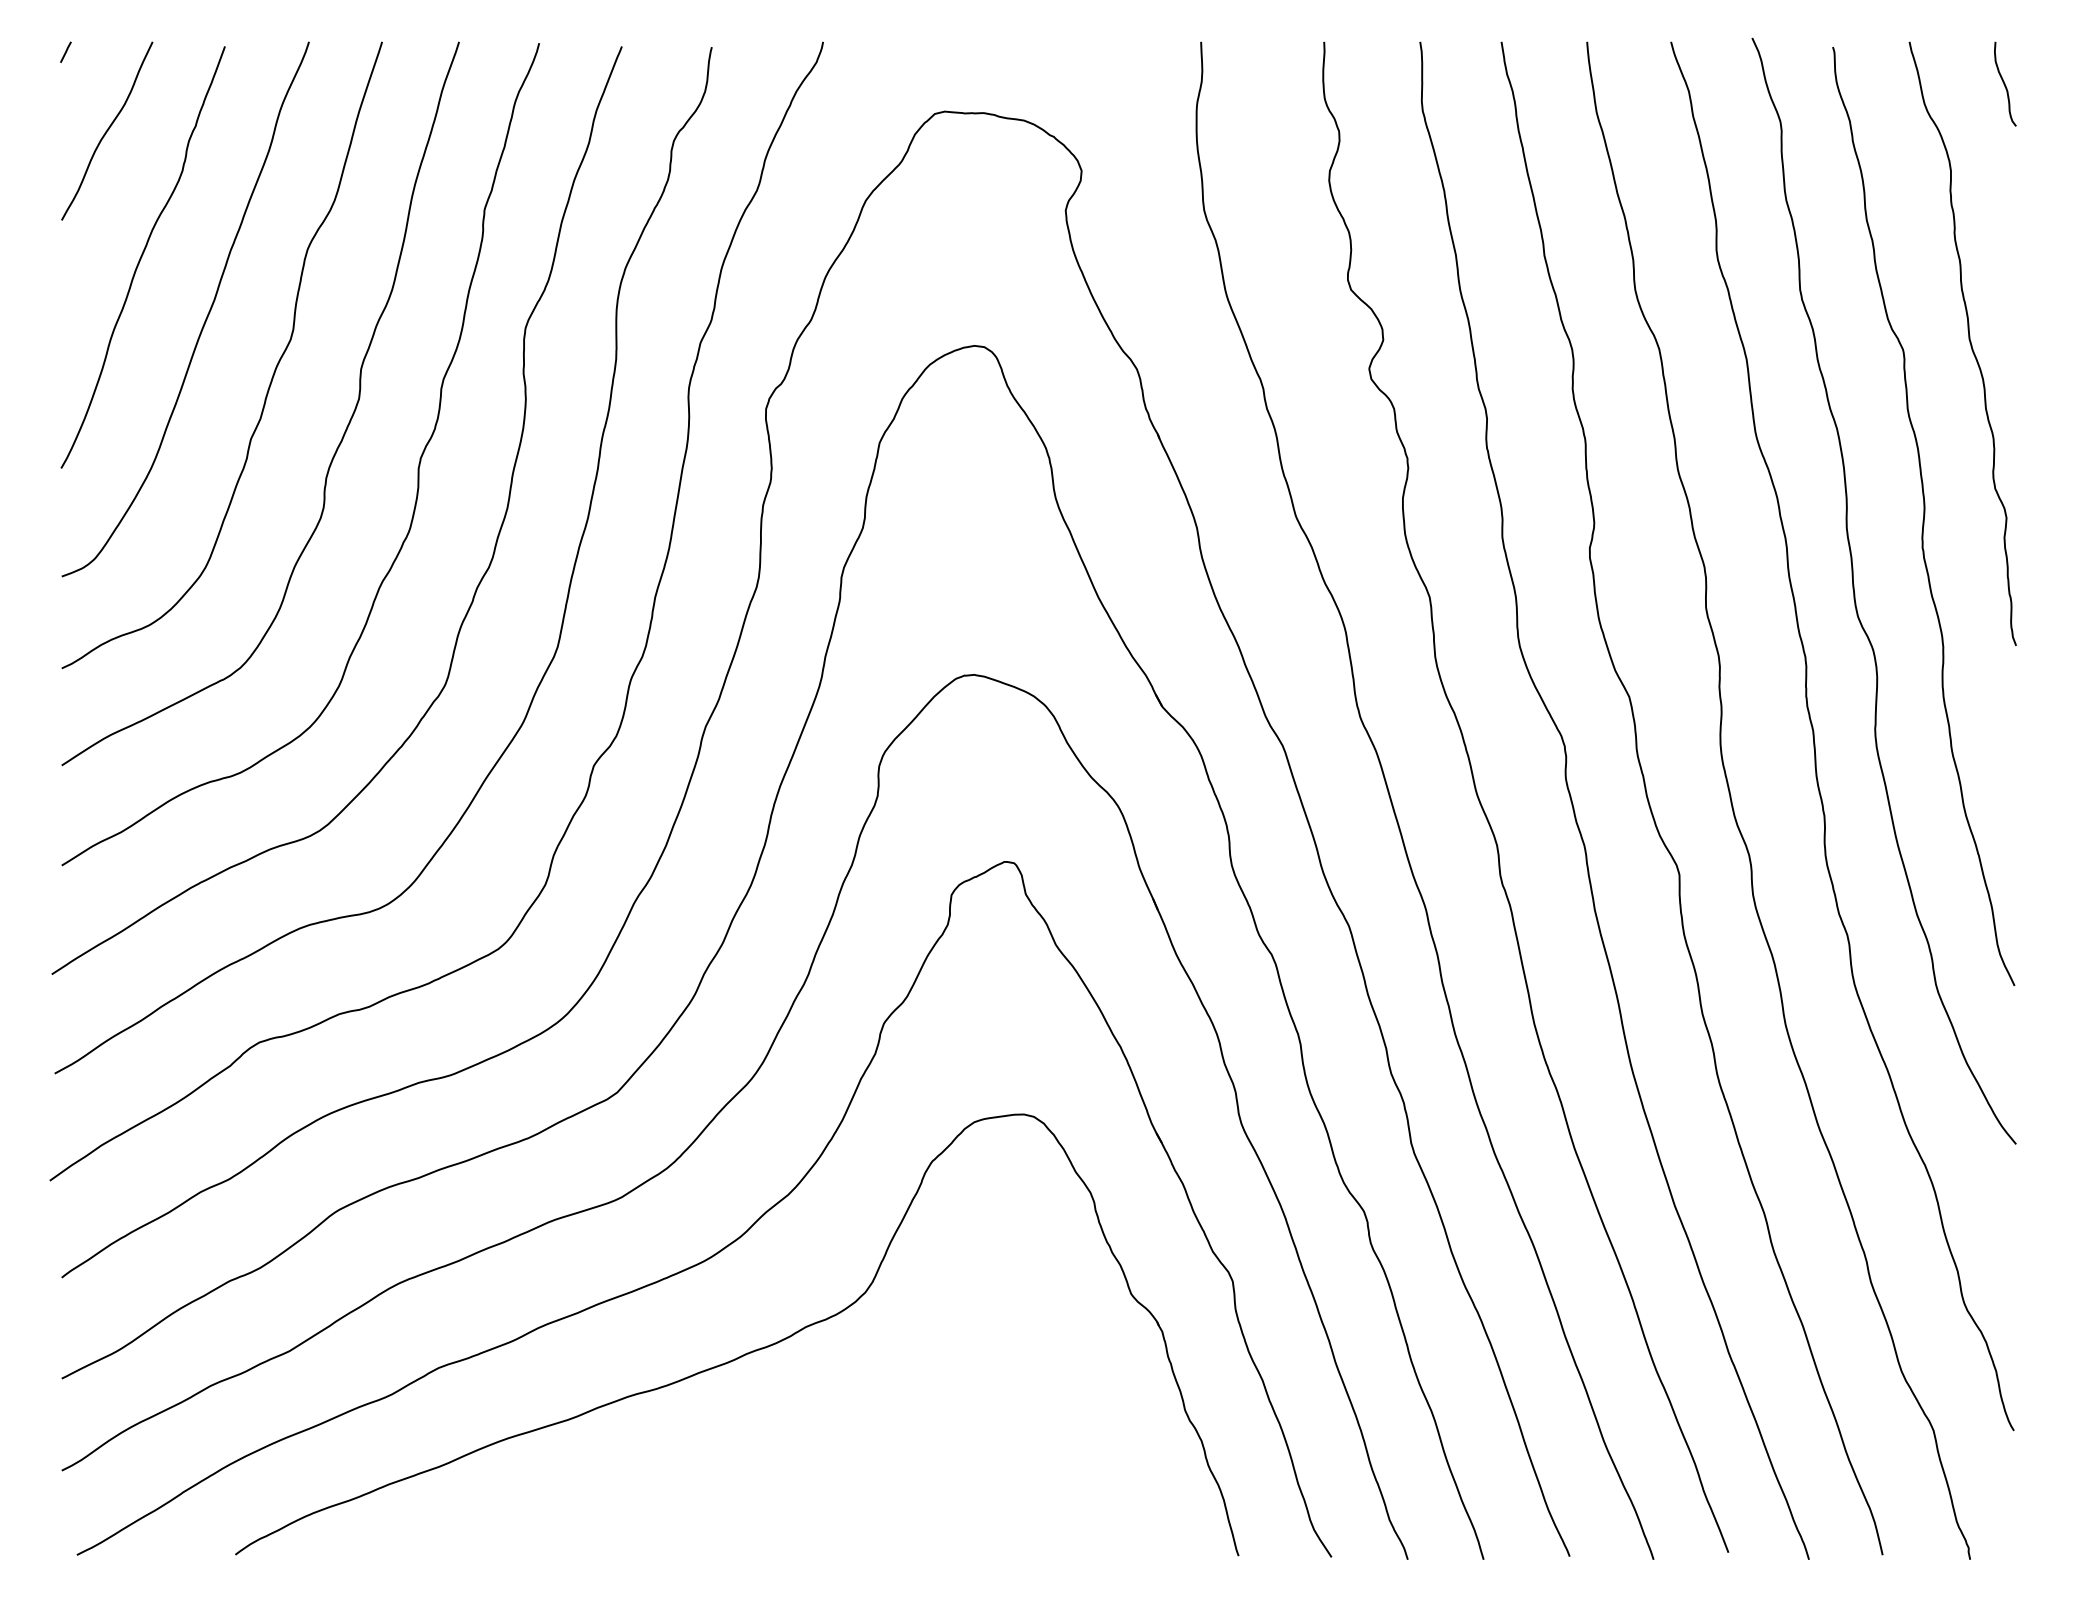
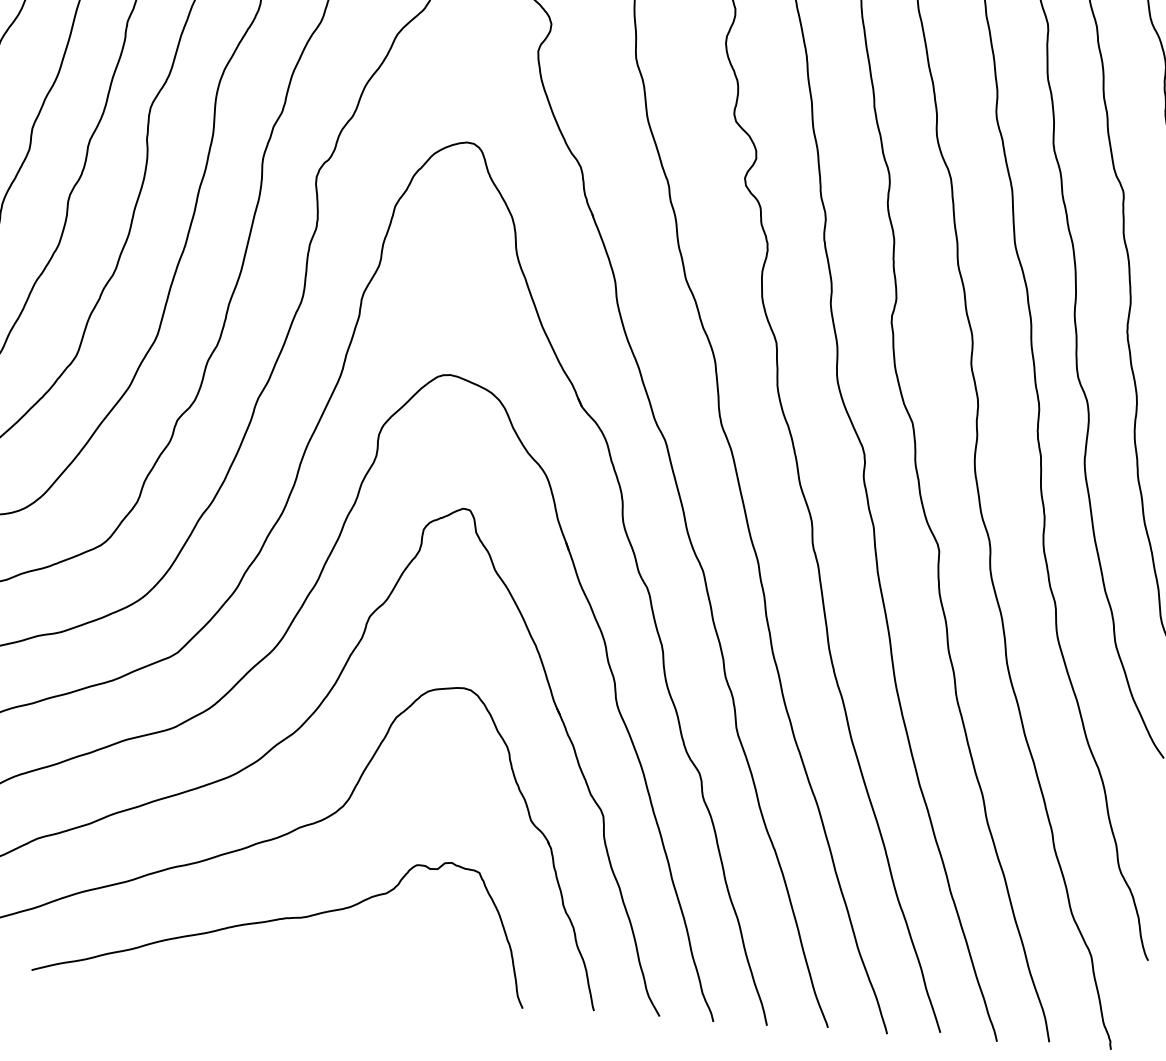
curve: (789, 1458) -> (281, 919), added

